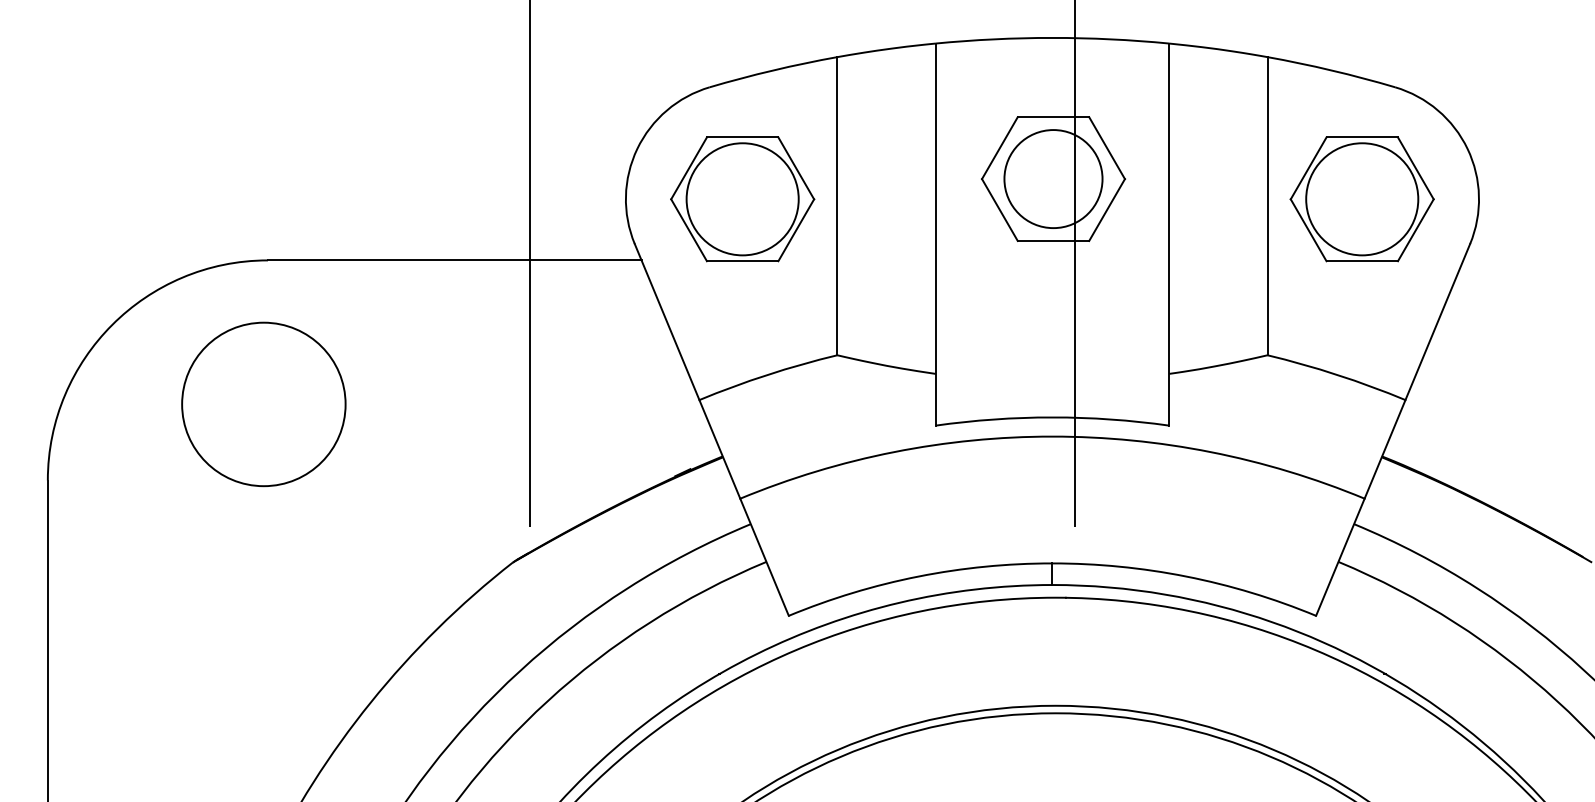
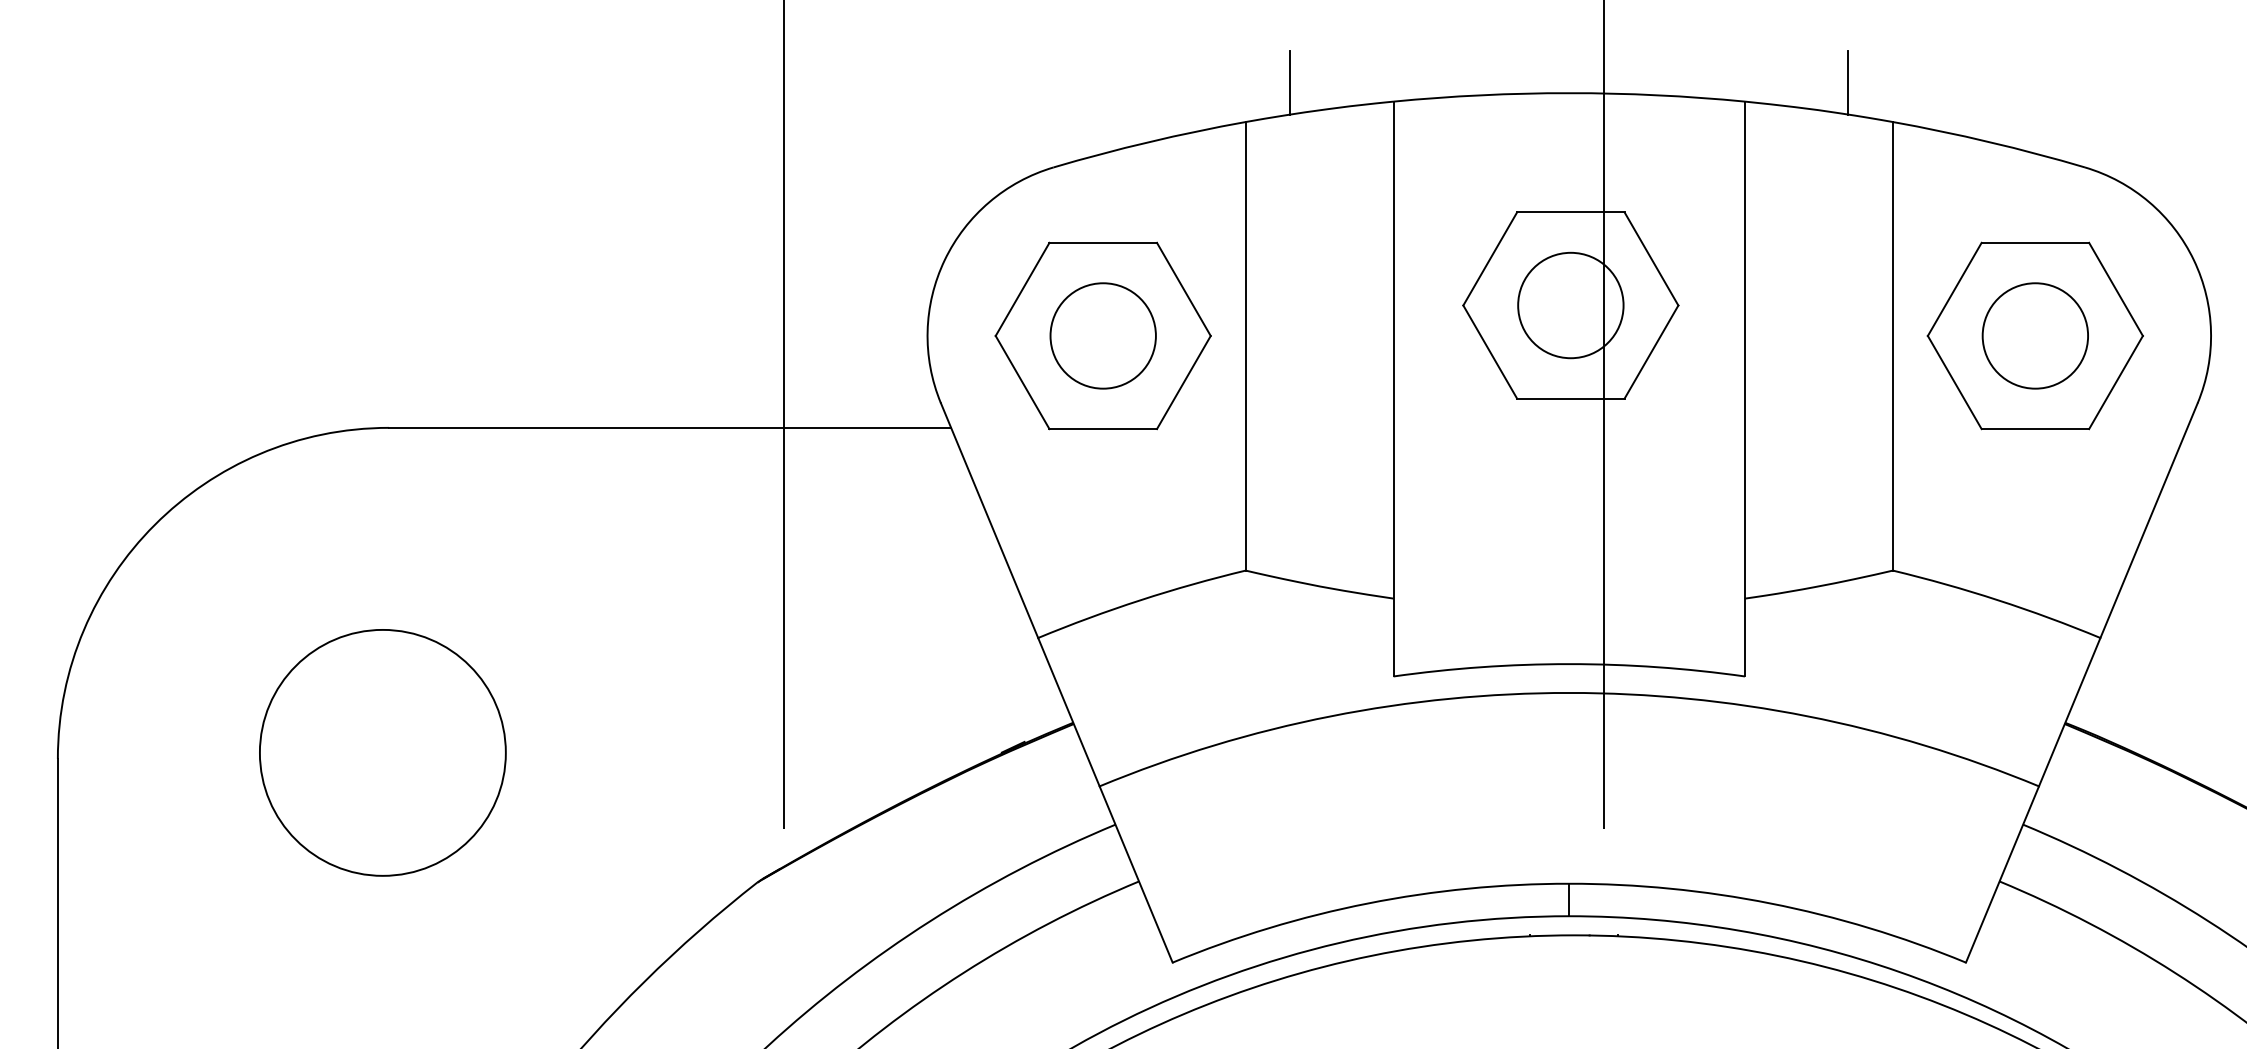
line: (867, 30) -> (1291, 81), added
line: (1237, 30) -> (1847, 81), added
circle: (1053, 179) -> (1570, 306), size x0.71
circle: (742, 199) -> (1102, 336), size x0.62
circle: (1362, 199) -> (2035, 336), size x0.62
circle: (263, 404) -> (382, 752), moved

